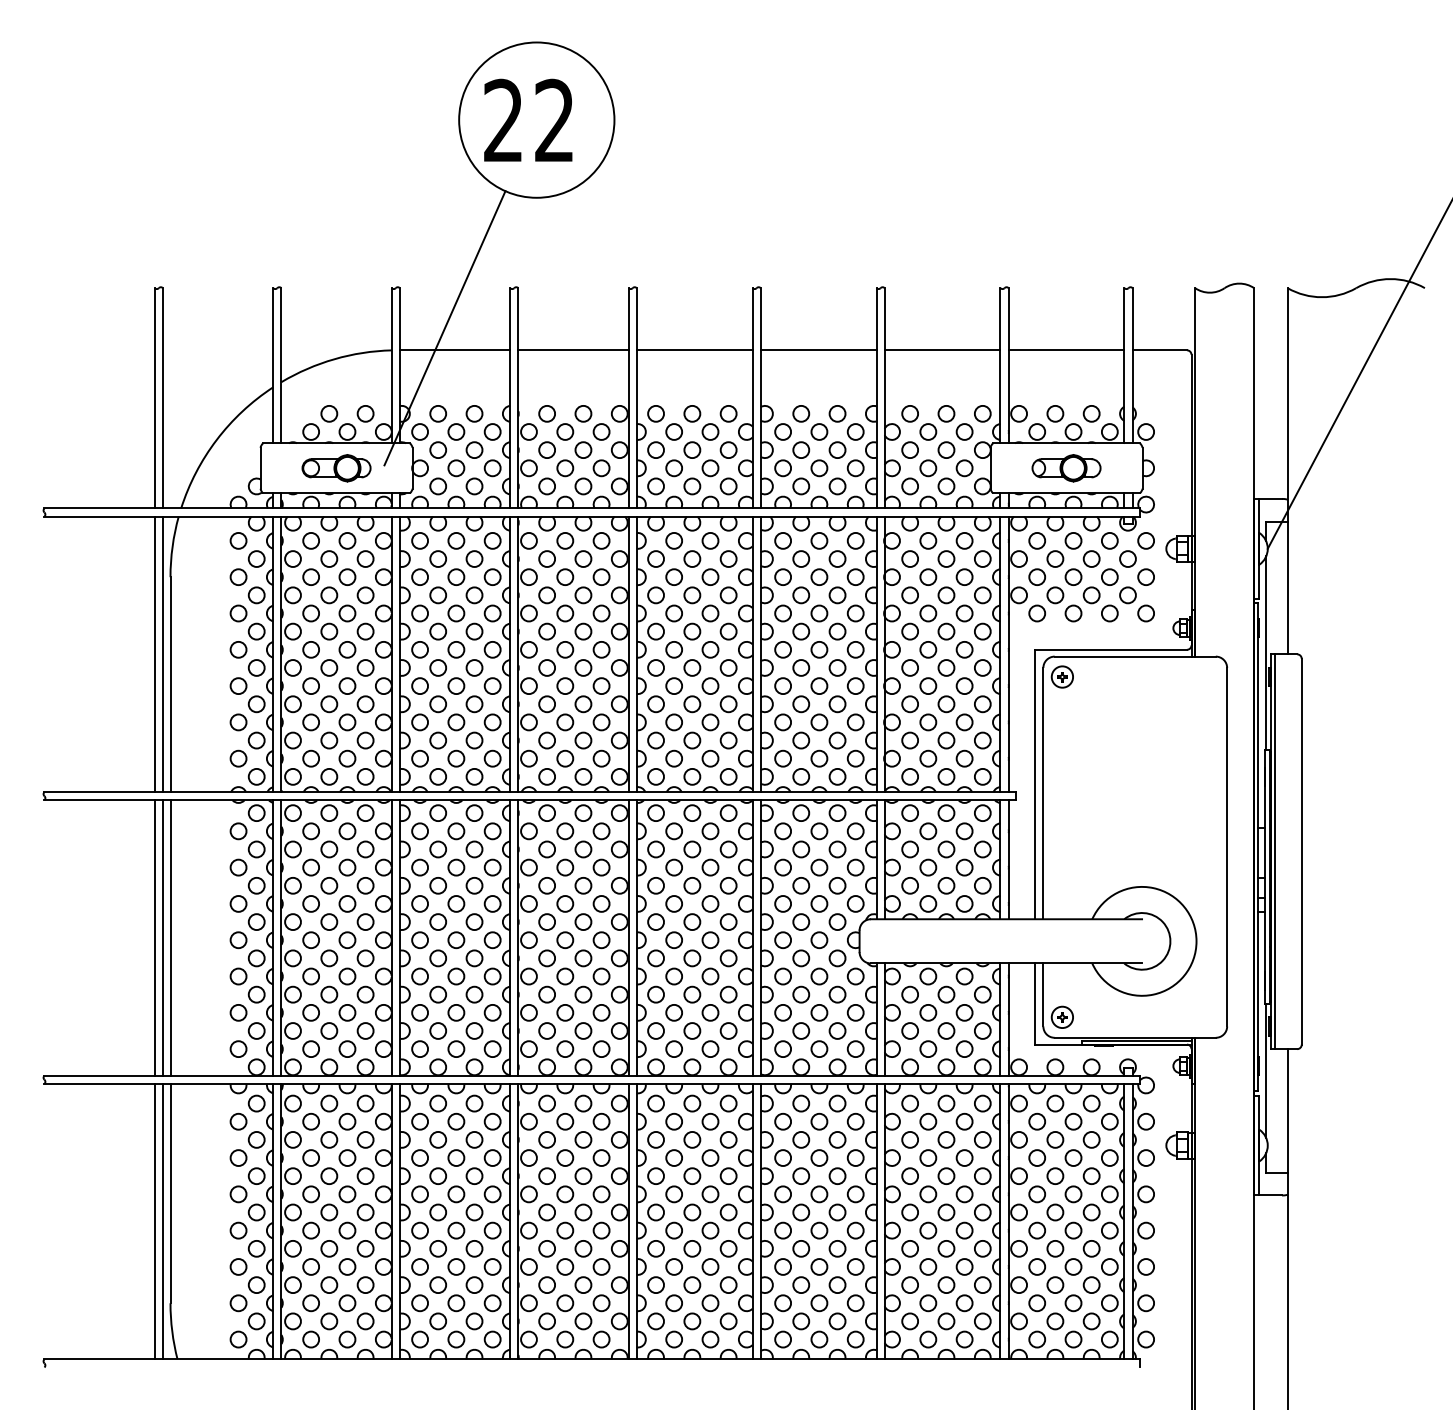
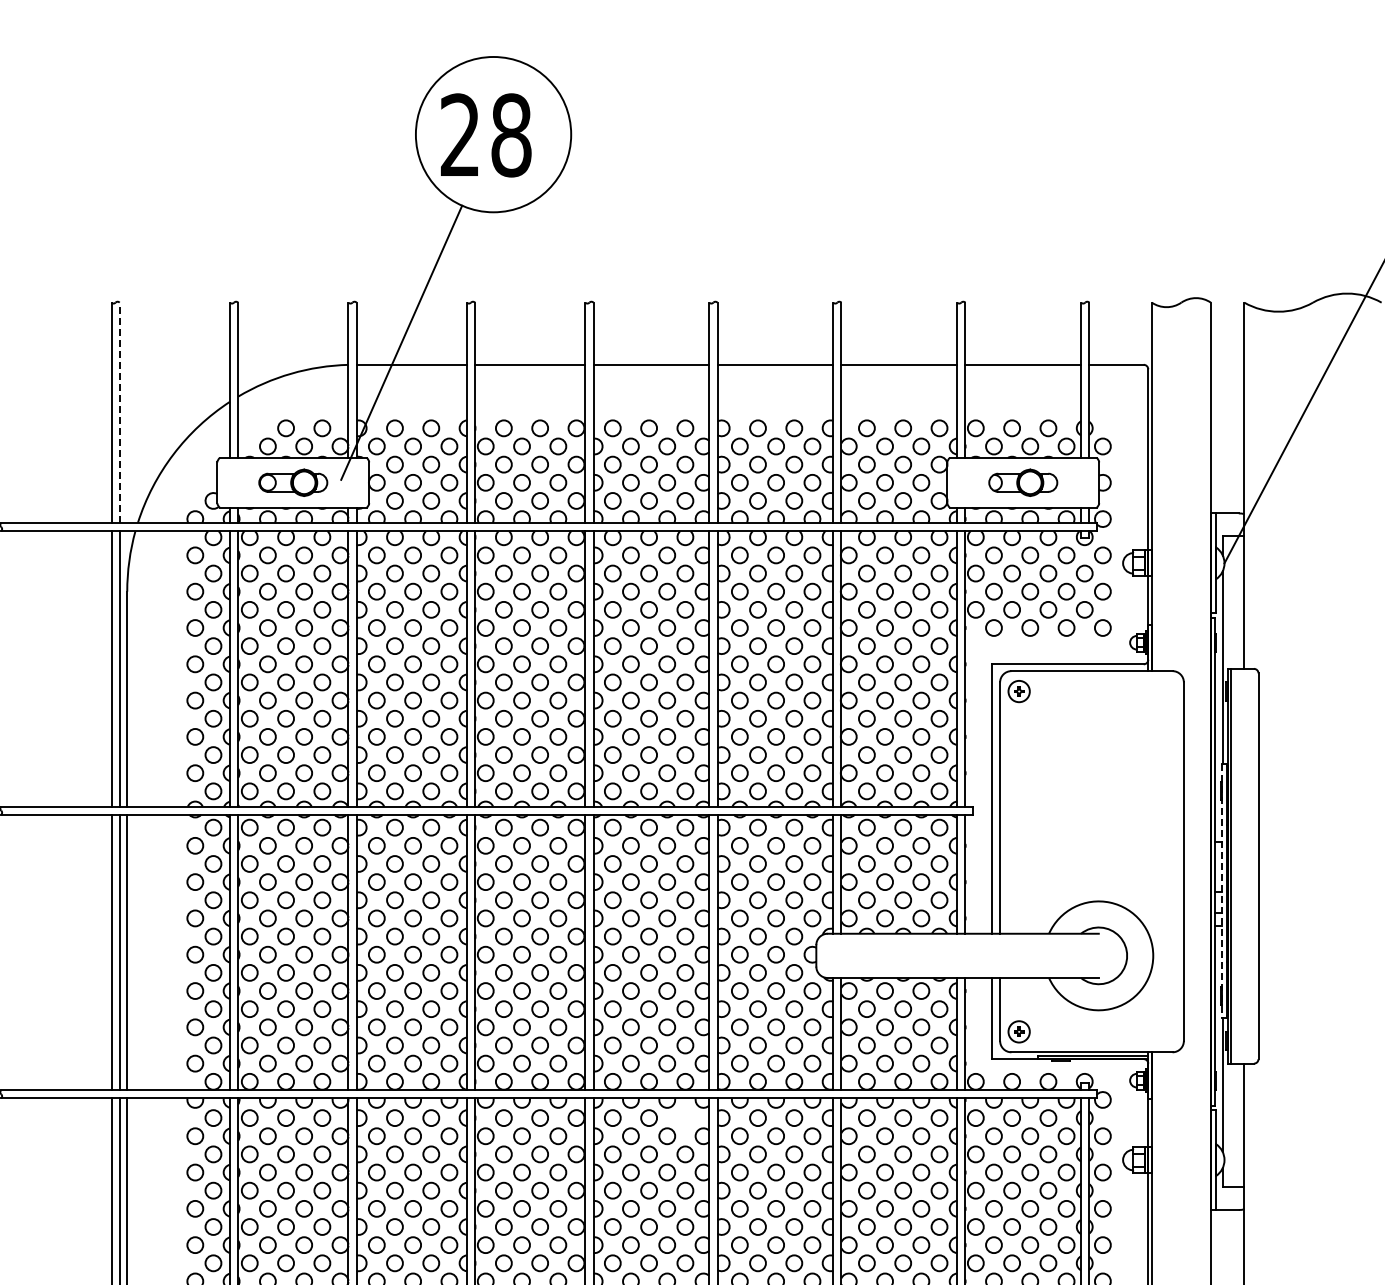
text: (554, 120) -> (511, 135), 22 -> 28
line: (162, 397) -> (119, 412), solid -> dashed
line: (1265, 877) -> (1222, 892), solid -> dashed
circle: (728, 1103) -> (685, 1118), removed

